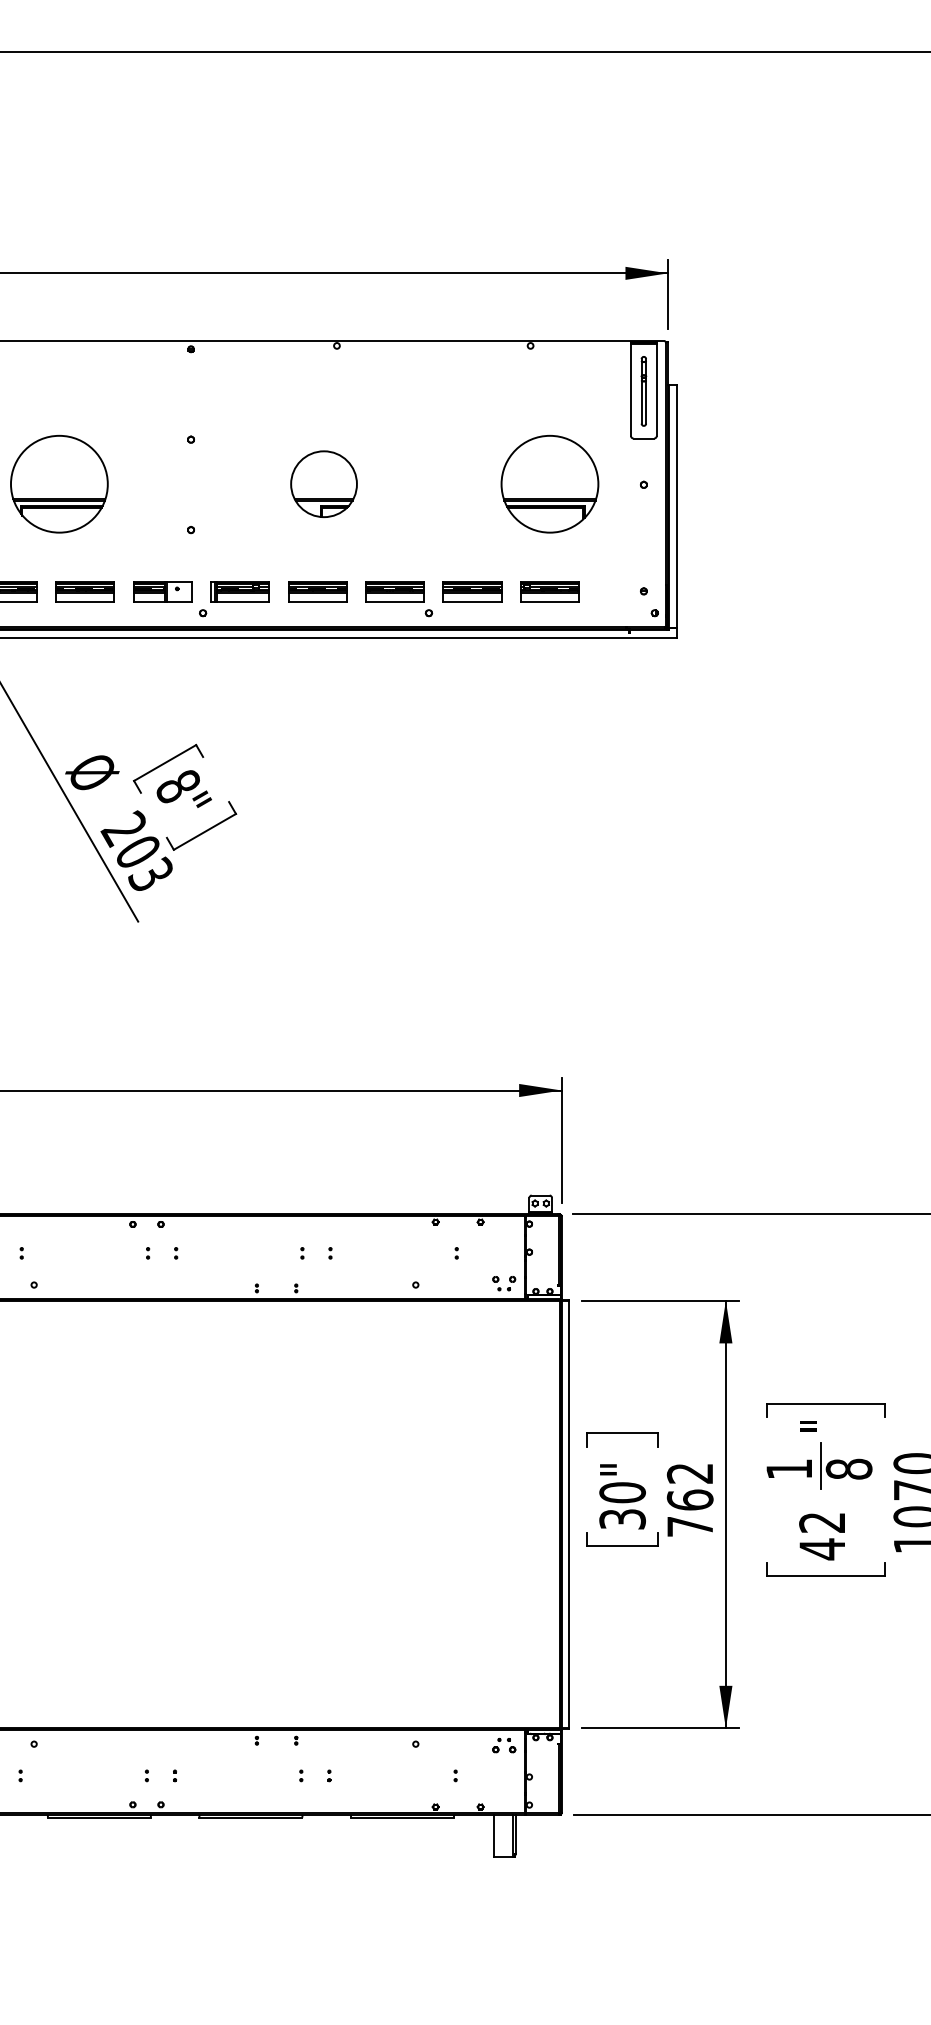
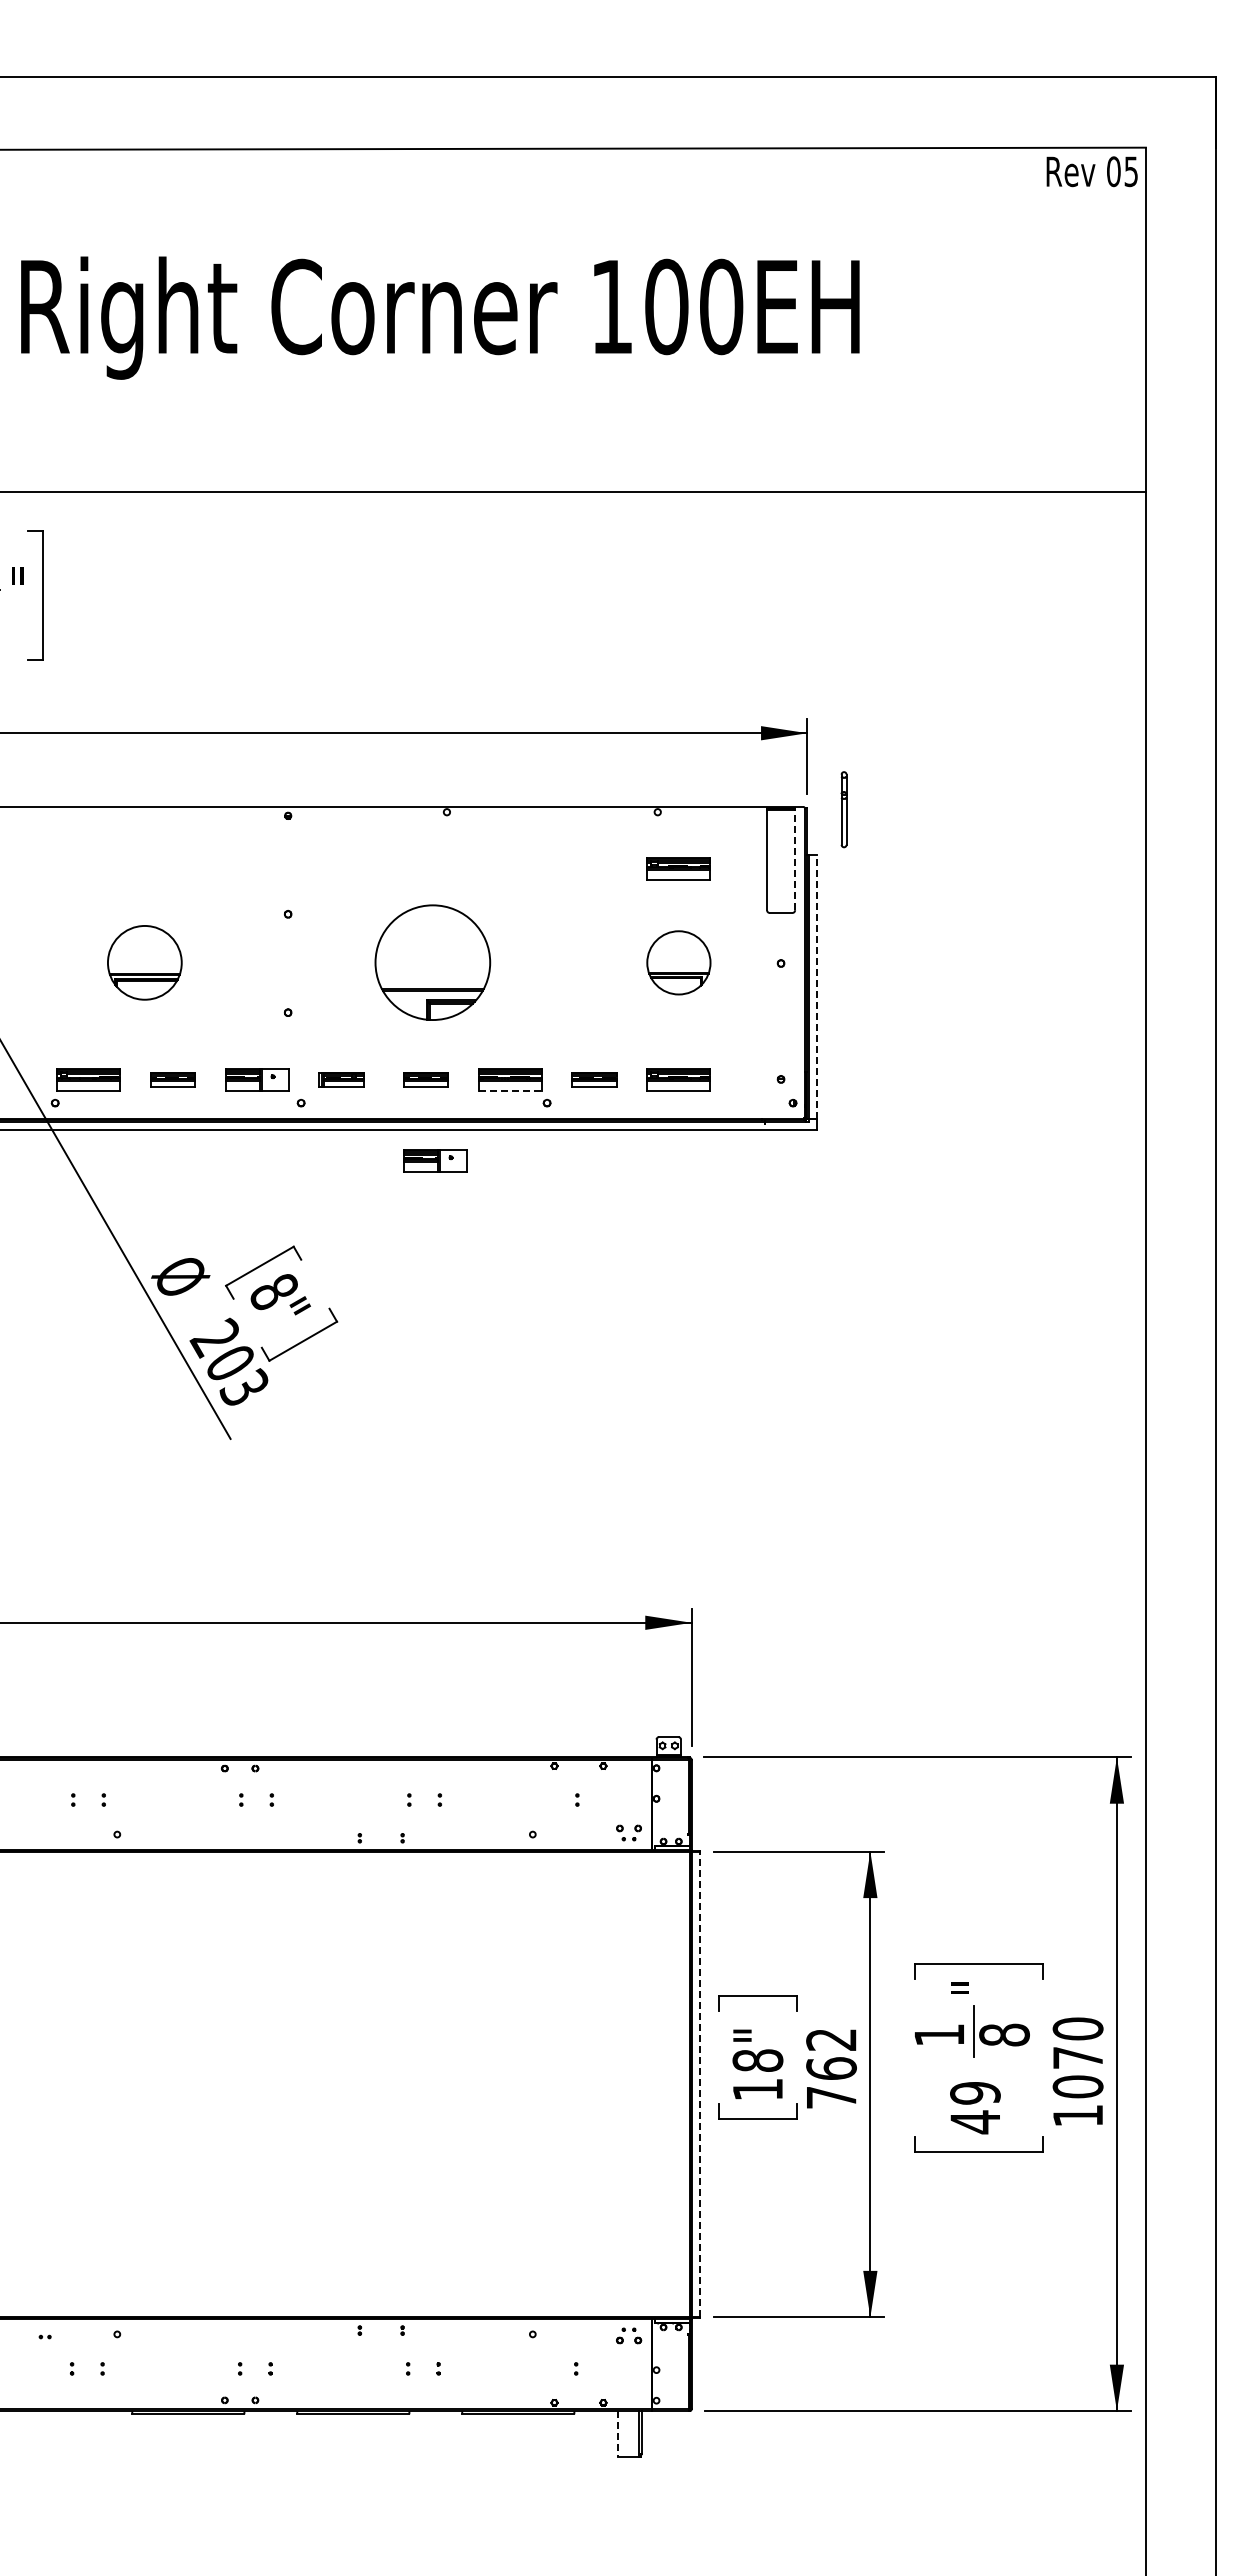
line: (657, 390) -> (795, 860), solid -> dashed
part: (643, 391) -> (843, 809), moved
part: (549, 397) -> (678, 868), added
part: (59, 483) -> (144, 962), size x0.7
part: (323, 483) -> (432, 962), size x1.6
part: (549, 483) -> (678, 962), size x0.6
line: (676, 506) -> (816, 986), solid -> dashed
part: (84, 591) -> (172, 1079), size x0.7
part: (240, 591) -> (341, 1079), size x0.7
part: (317, 591) -> (425, 1079), size x0.7
part: (472, 591) -> (594, 1079), size x0.7
line: (395, 601) -> (510, 1090), solid -> dashed
part: (326, 665) -> (435, 1160), added
text: (622, 1505) -> (757, 2074), 30" -> 18"
line: (568, 1514) -> (699, 2084), solid -> dashed
text: (822, 1522) -> (975, 2093), 42 -> 49
line: (494, 1836) -> (618, 2434), solid -> dashed

